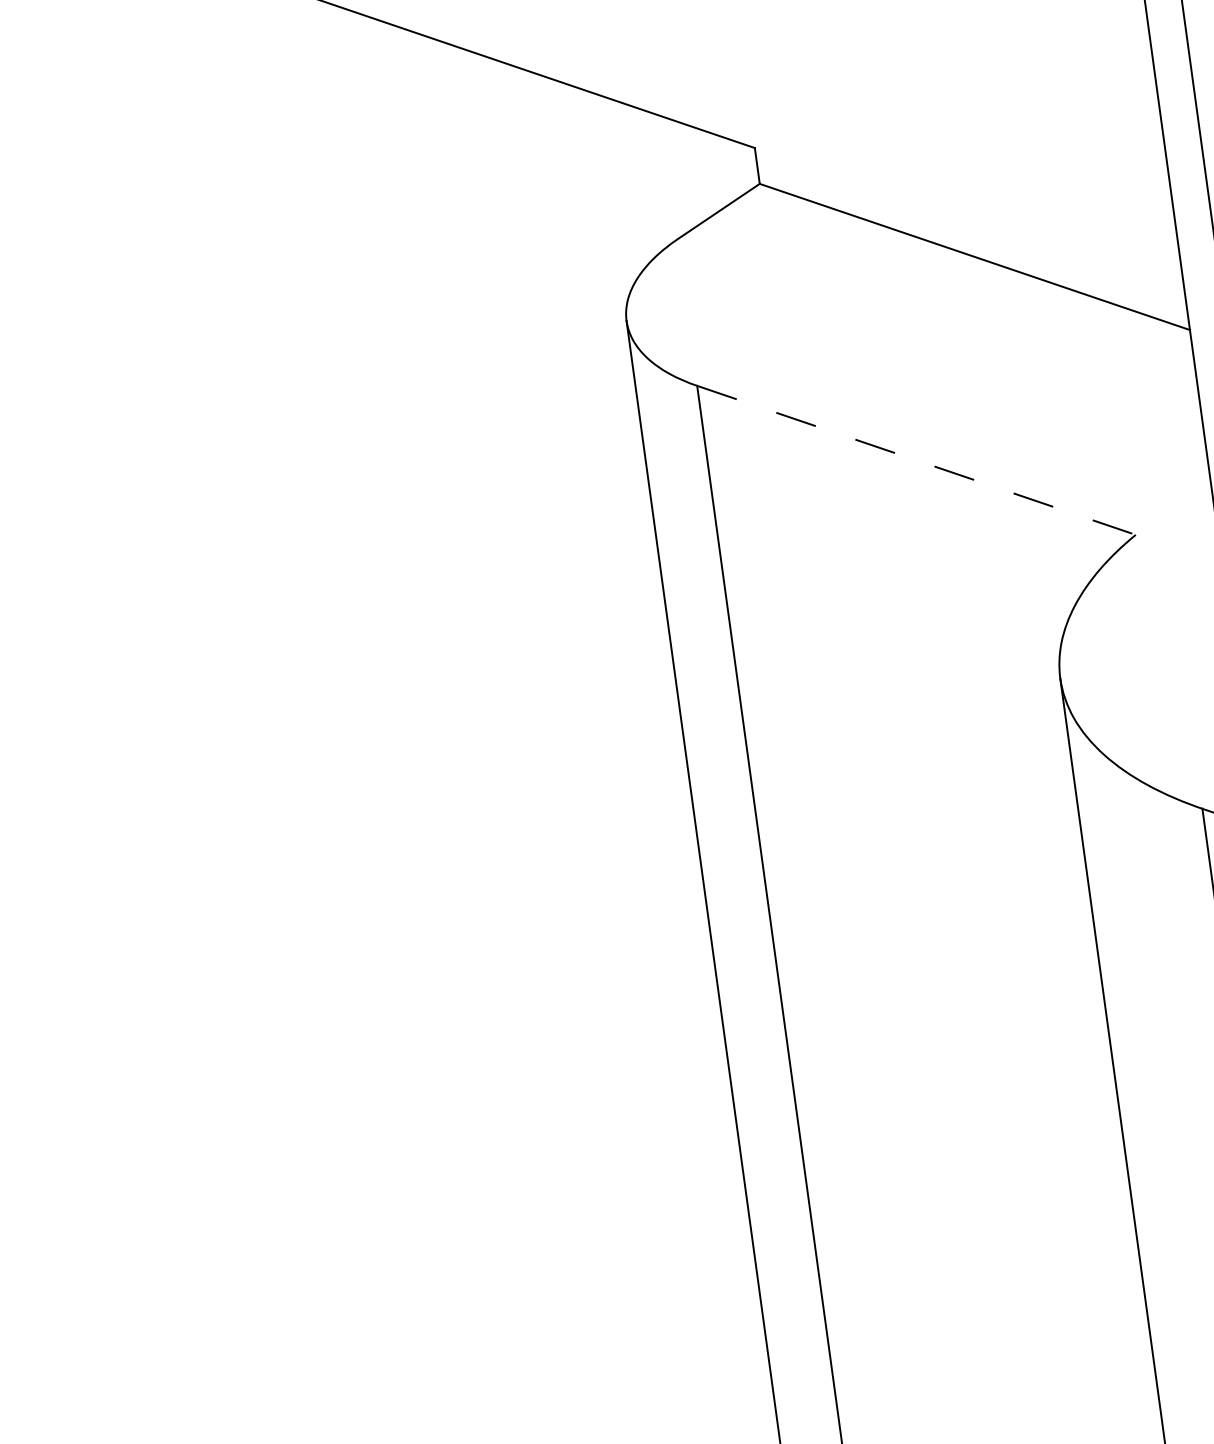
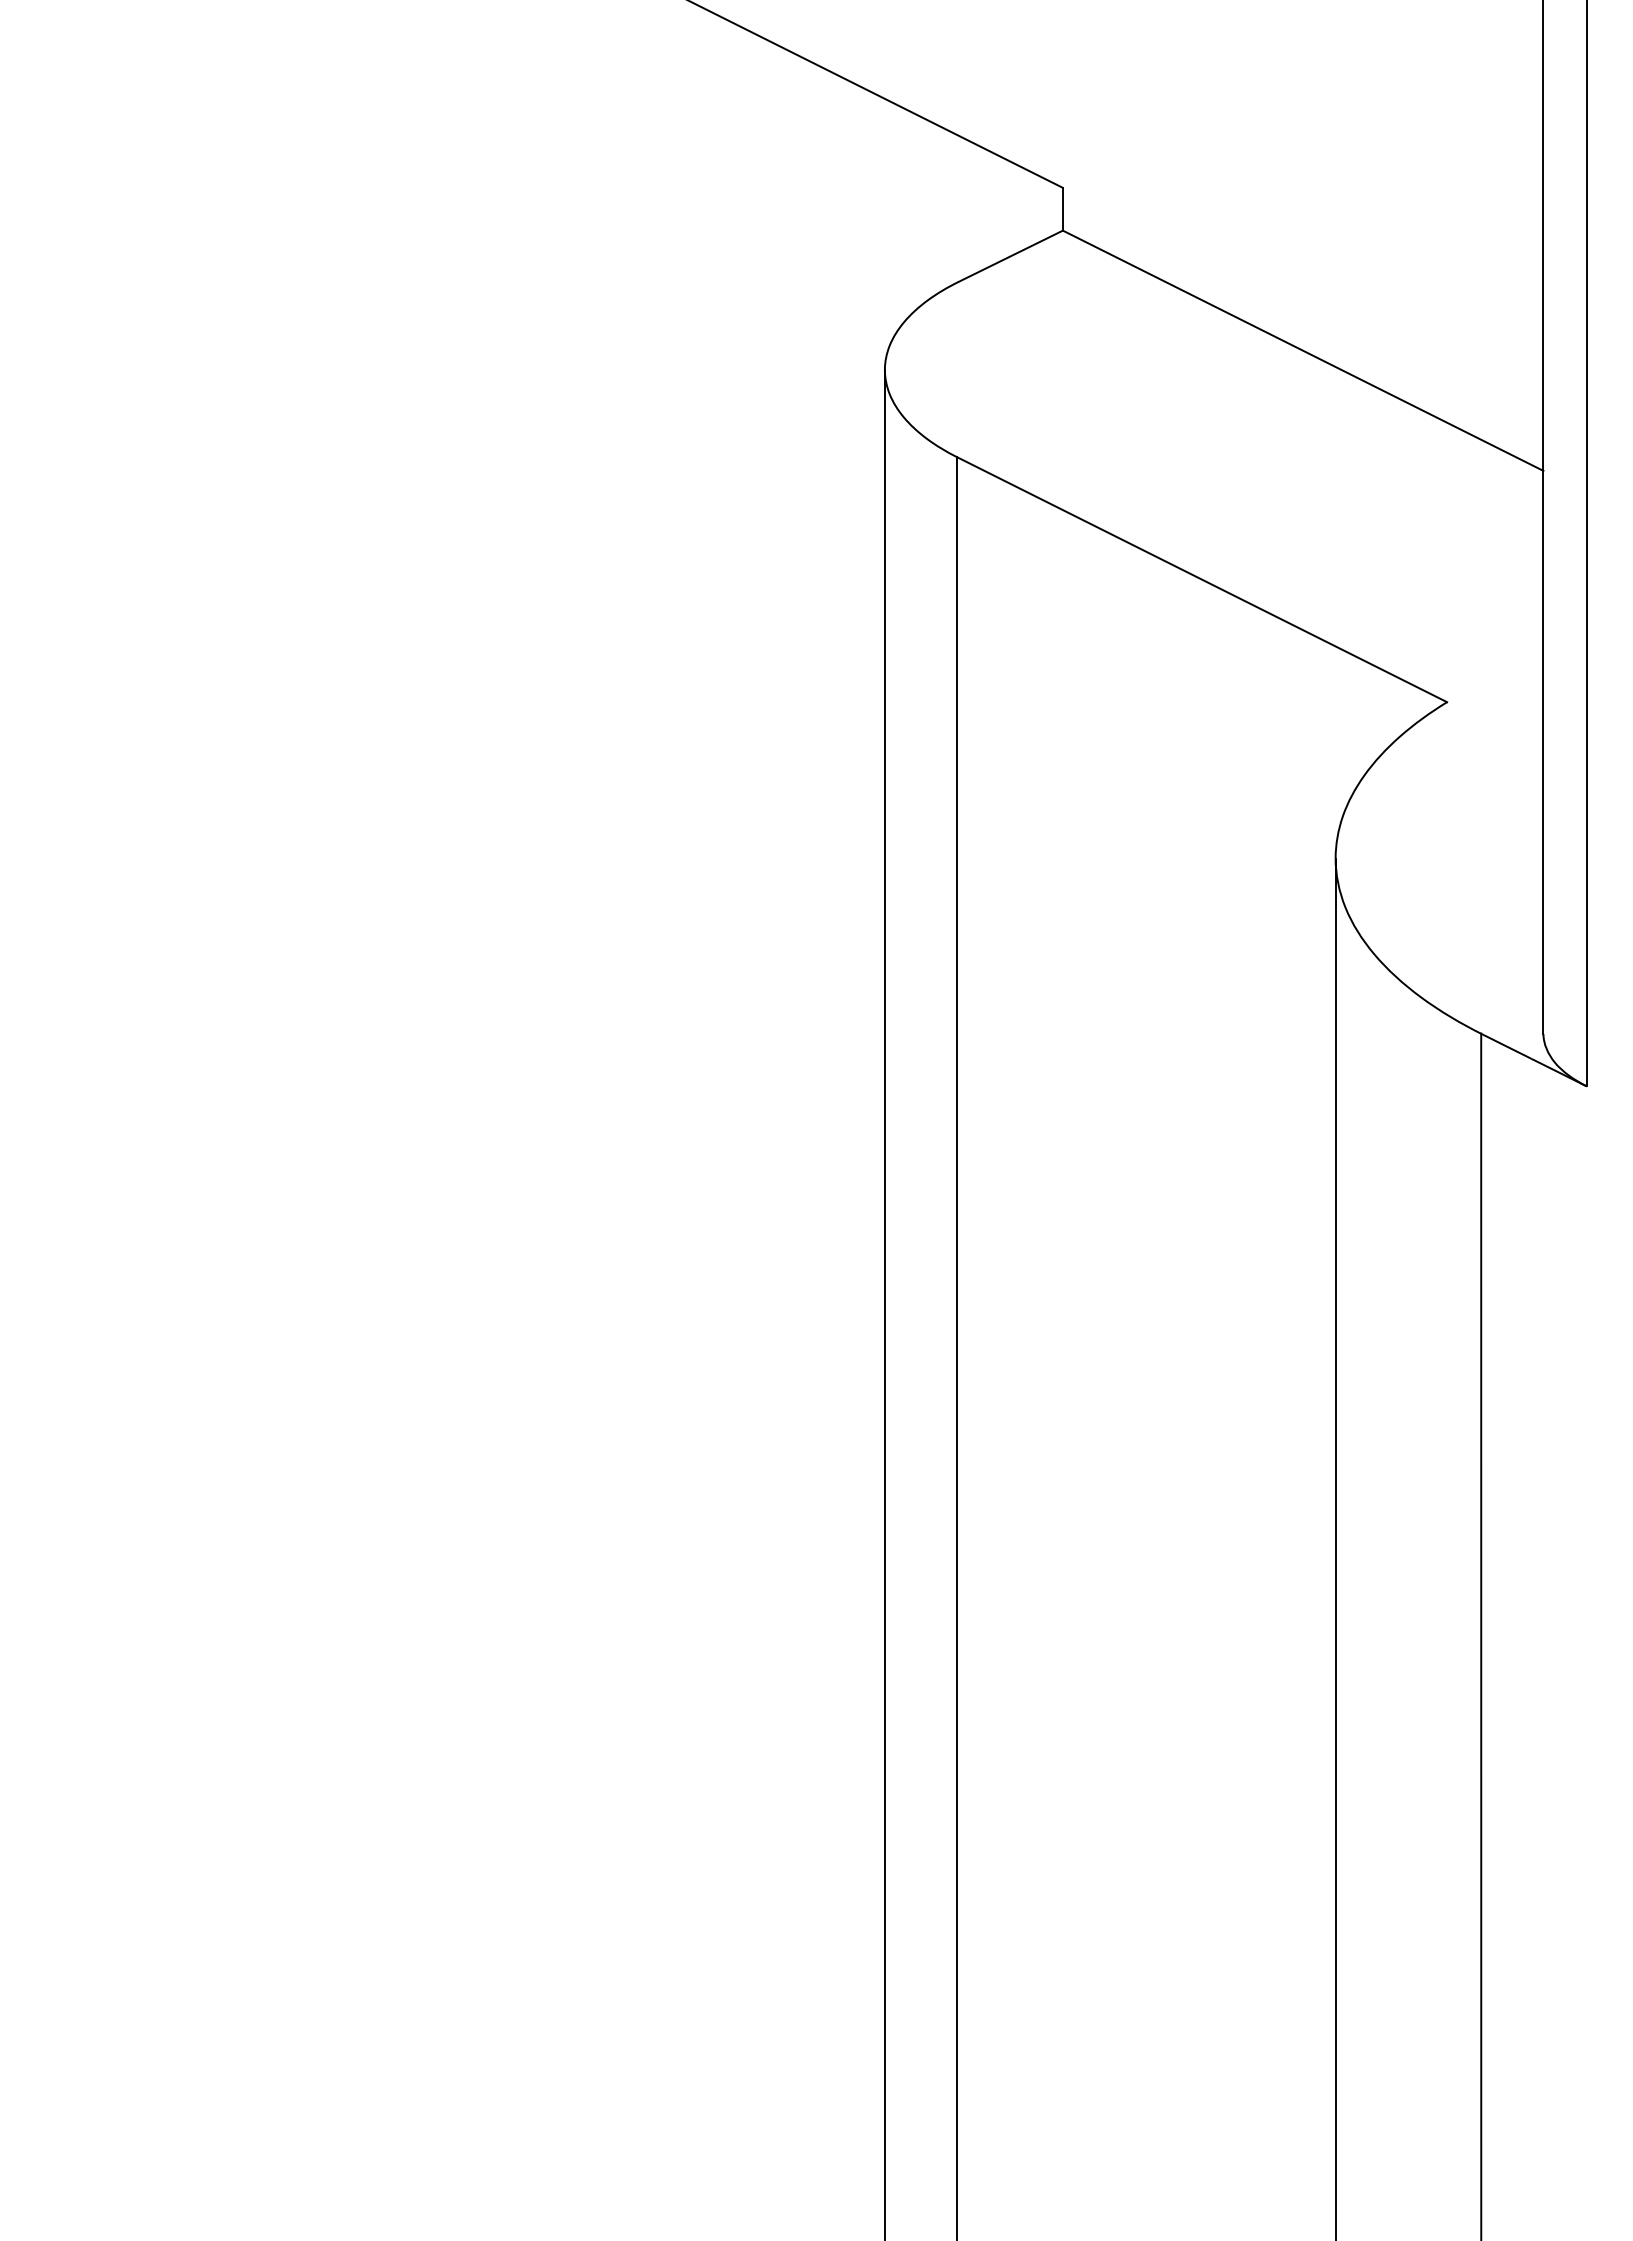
line: (916, 460) -> (1202, 579), dashed -> solid

